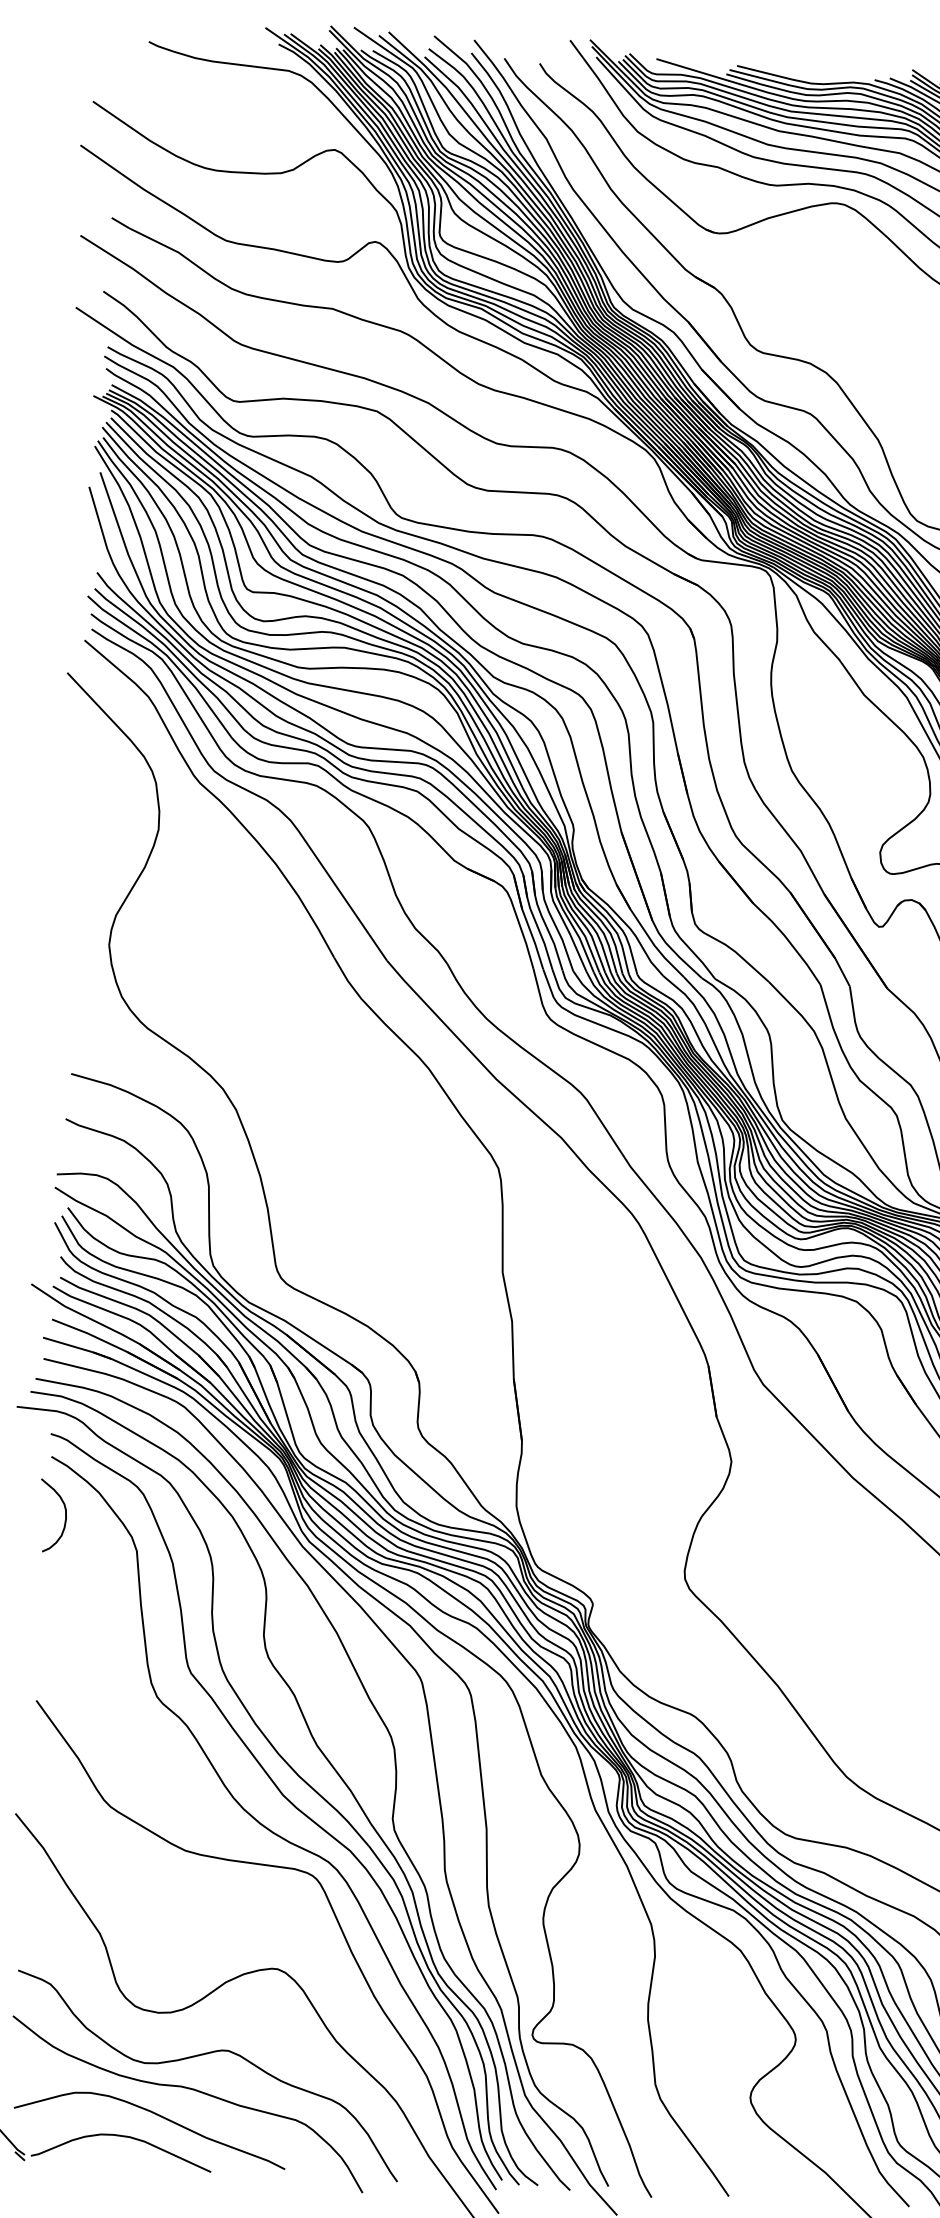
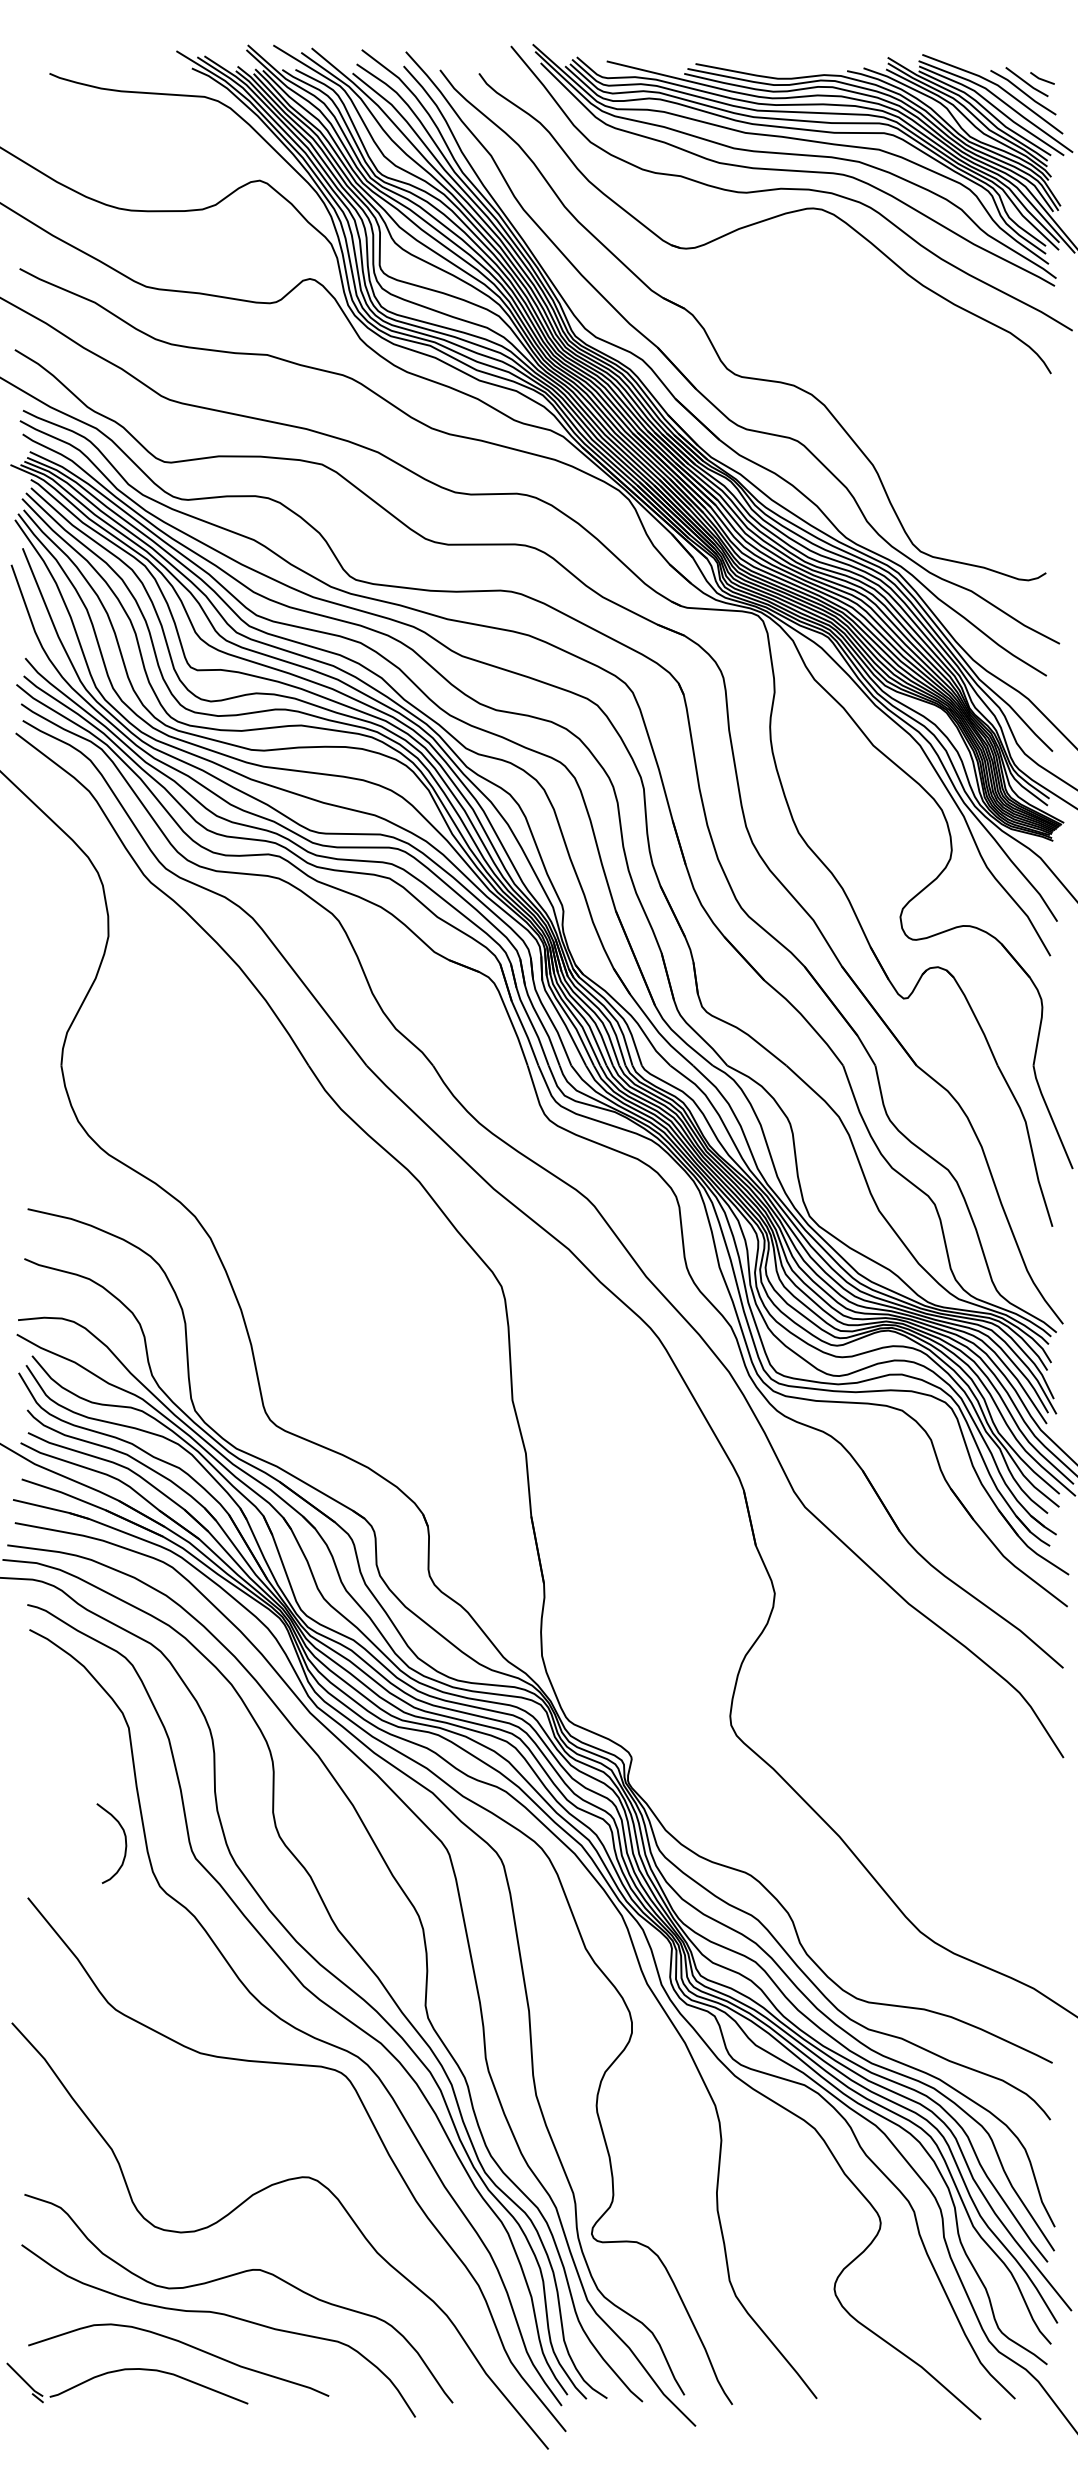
curve: (64, 1511) -> (124, 1838), moved

